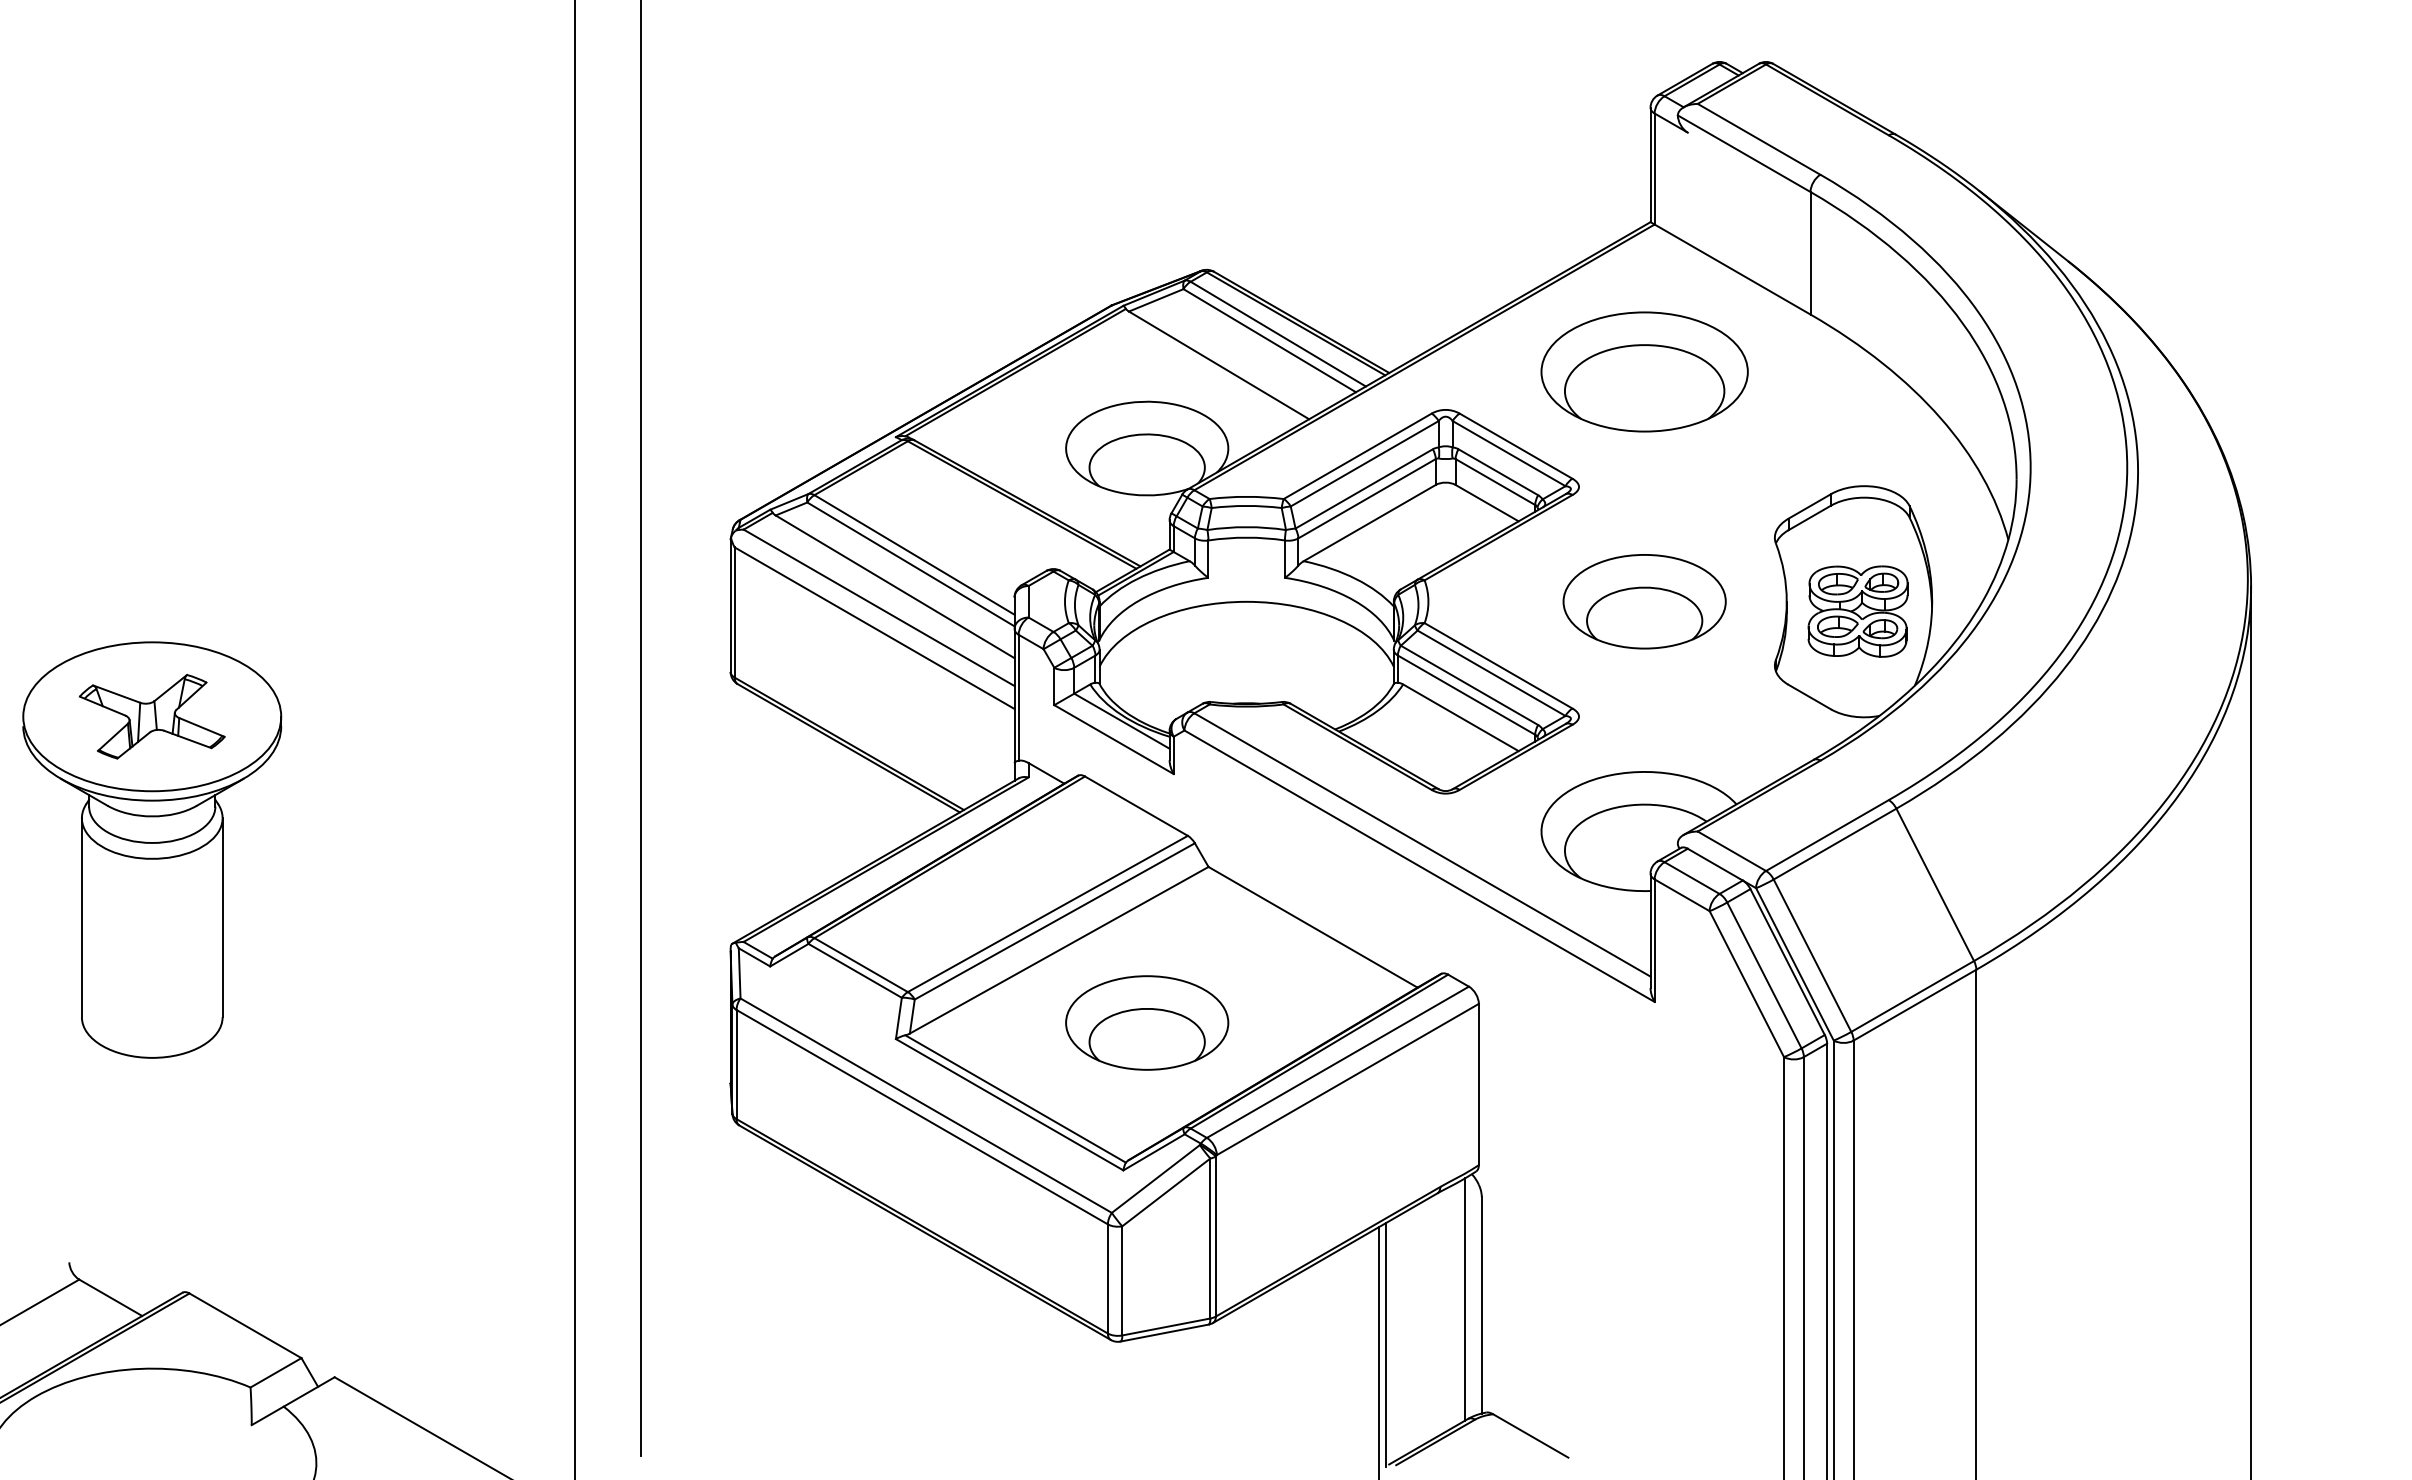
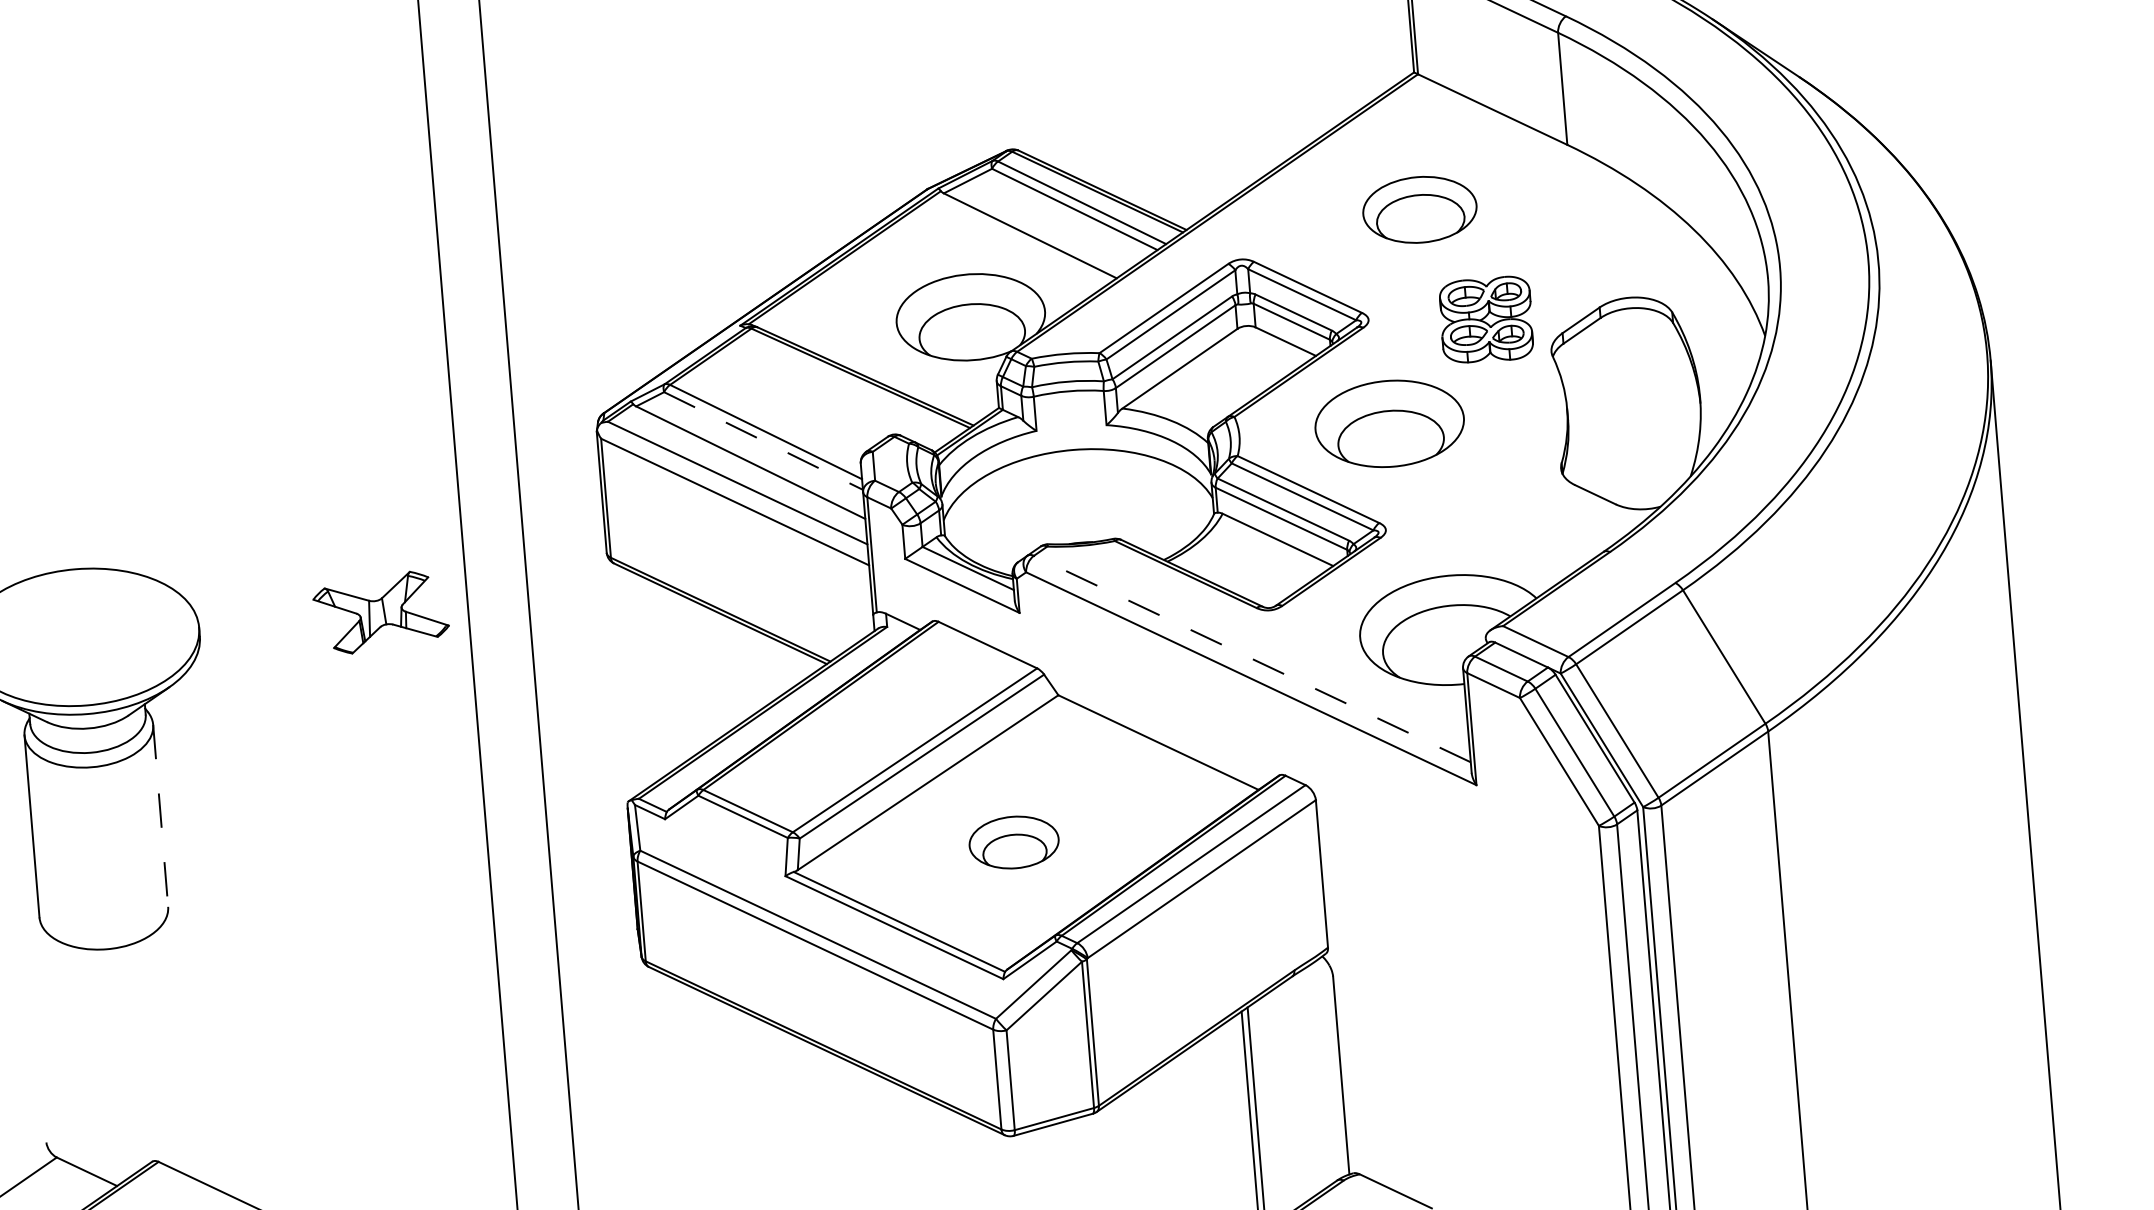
part: (1644, 371) -> (1419, 209), size x0.6
line: (910, 564) -> (763, 441), solid -> dashed
part: (1644, 601) -> (1389, 423), moved
part: (1857, 611) -> (1485, 319), moved
part: (152, 716) -> (381, 612), moved
line: (1422, 844) -> (1252, 658), solid -> dashed
line: (222, 917) -> (160, 815), solid -> dashed
part: (1147, 1022) -> (1014, 842), size x0.6
line: (1465, 1299) -> (1325, 1071), removed

